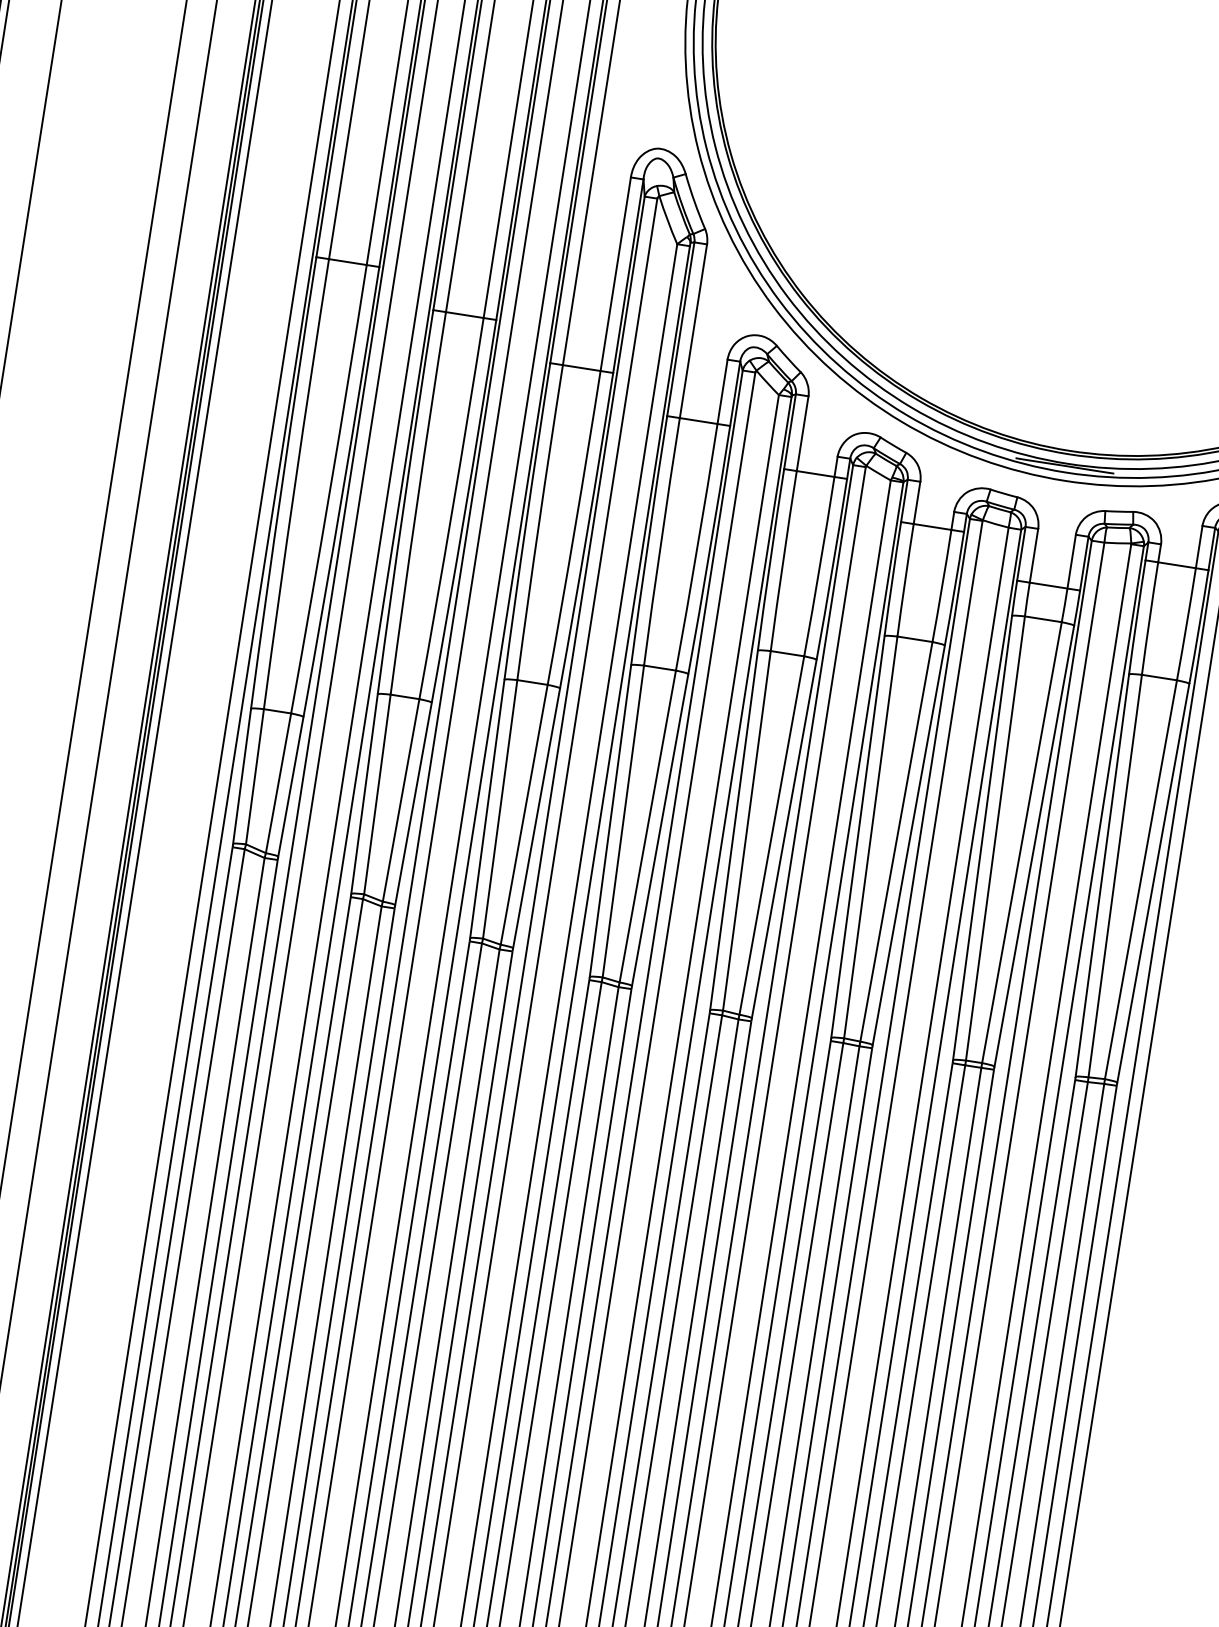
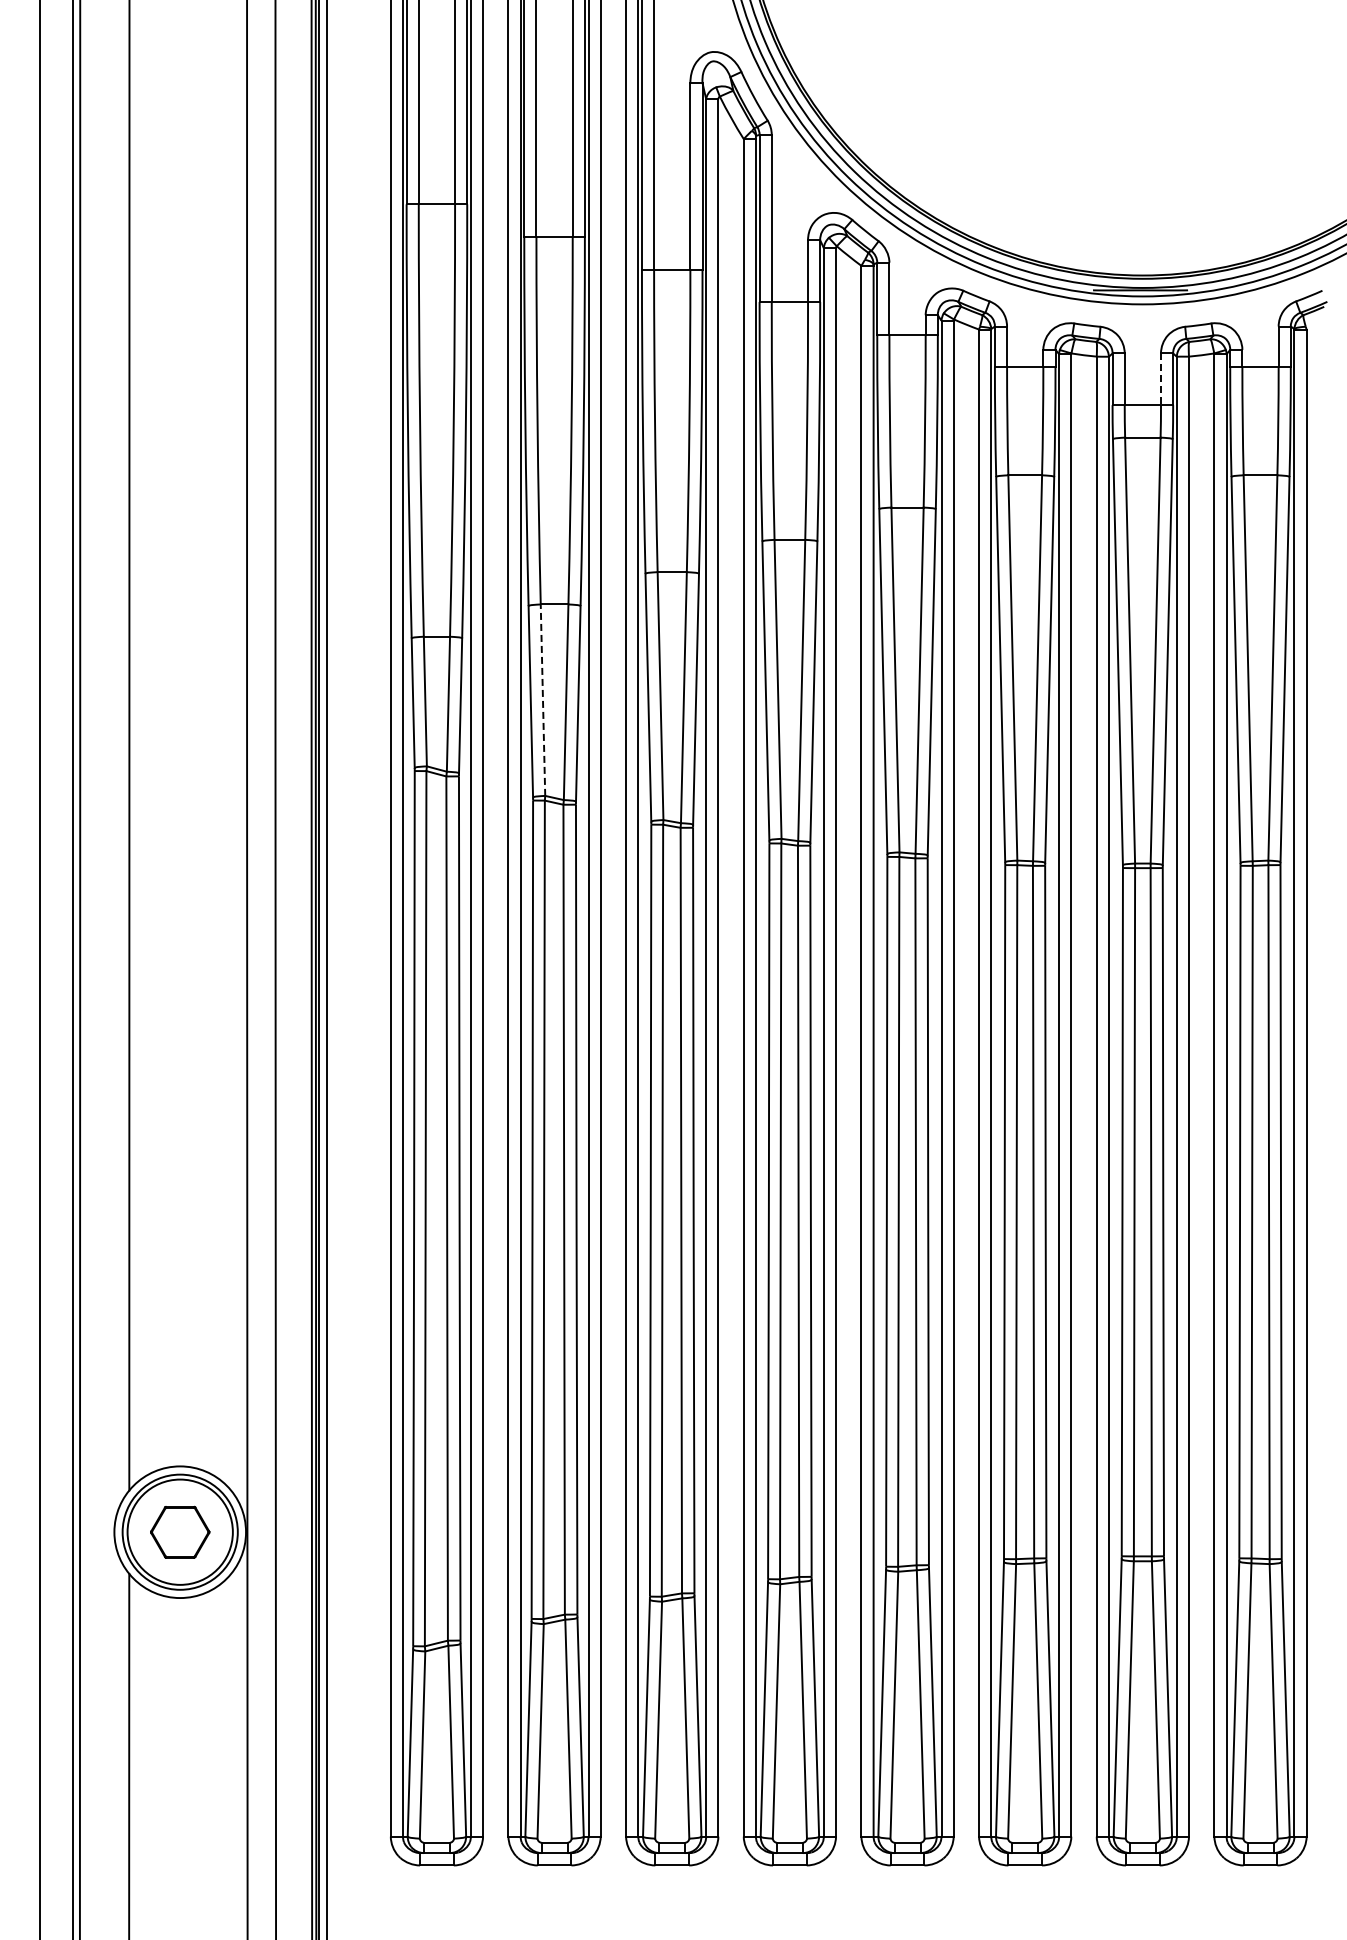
line: (1072, 561) -> (1161, 379), solid -> dashed
line: (376, 794) -> (542, 700), solid -> dashed

